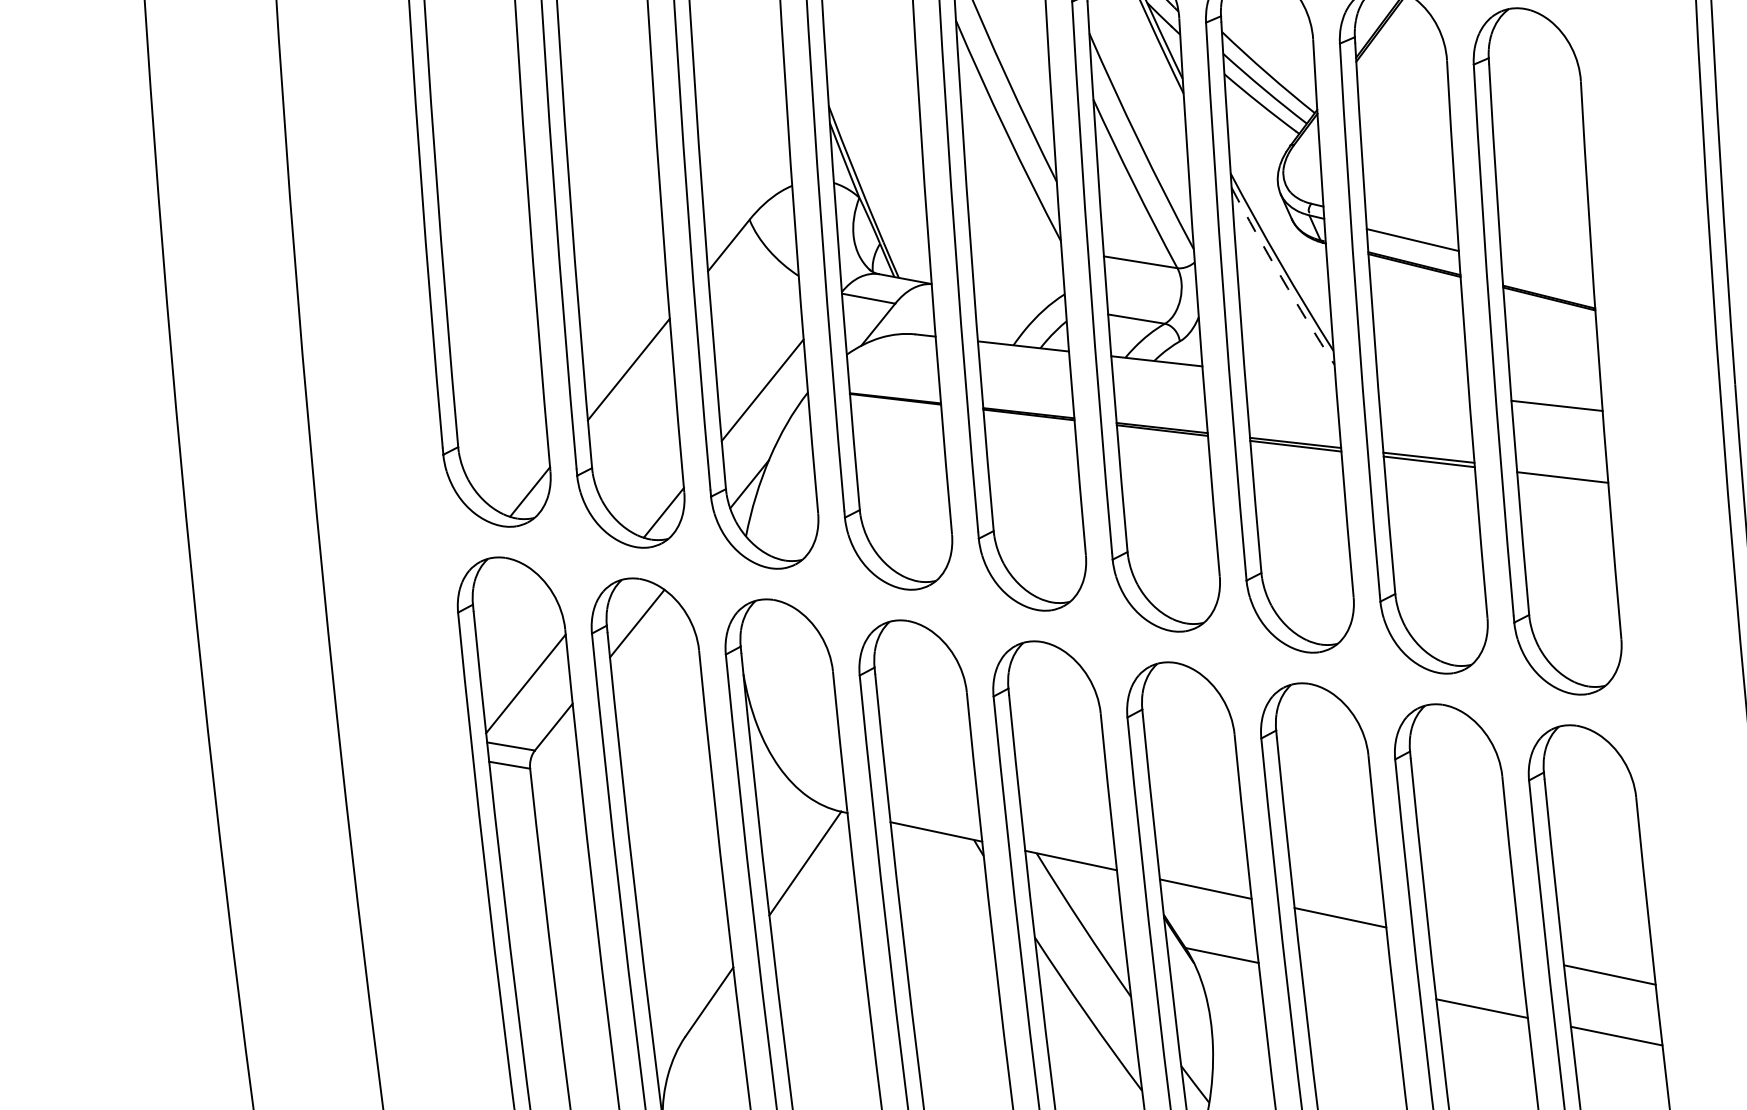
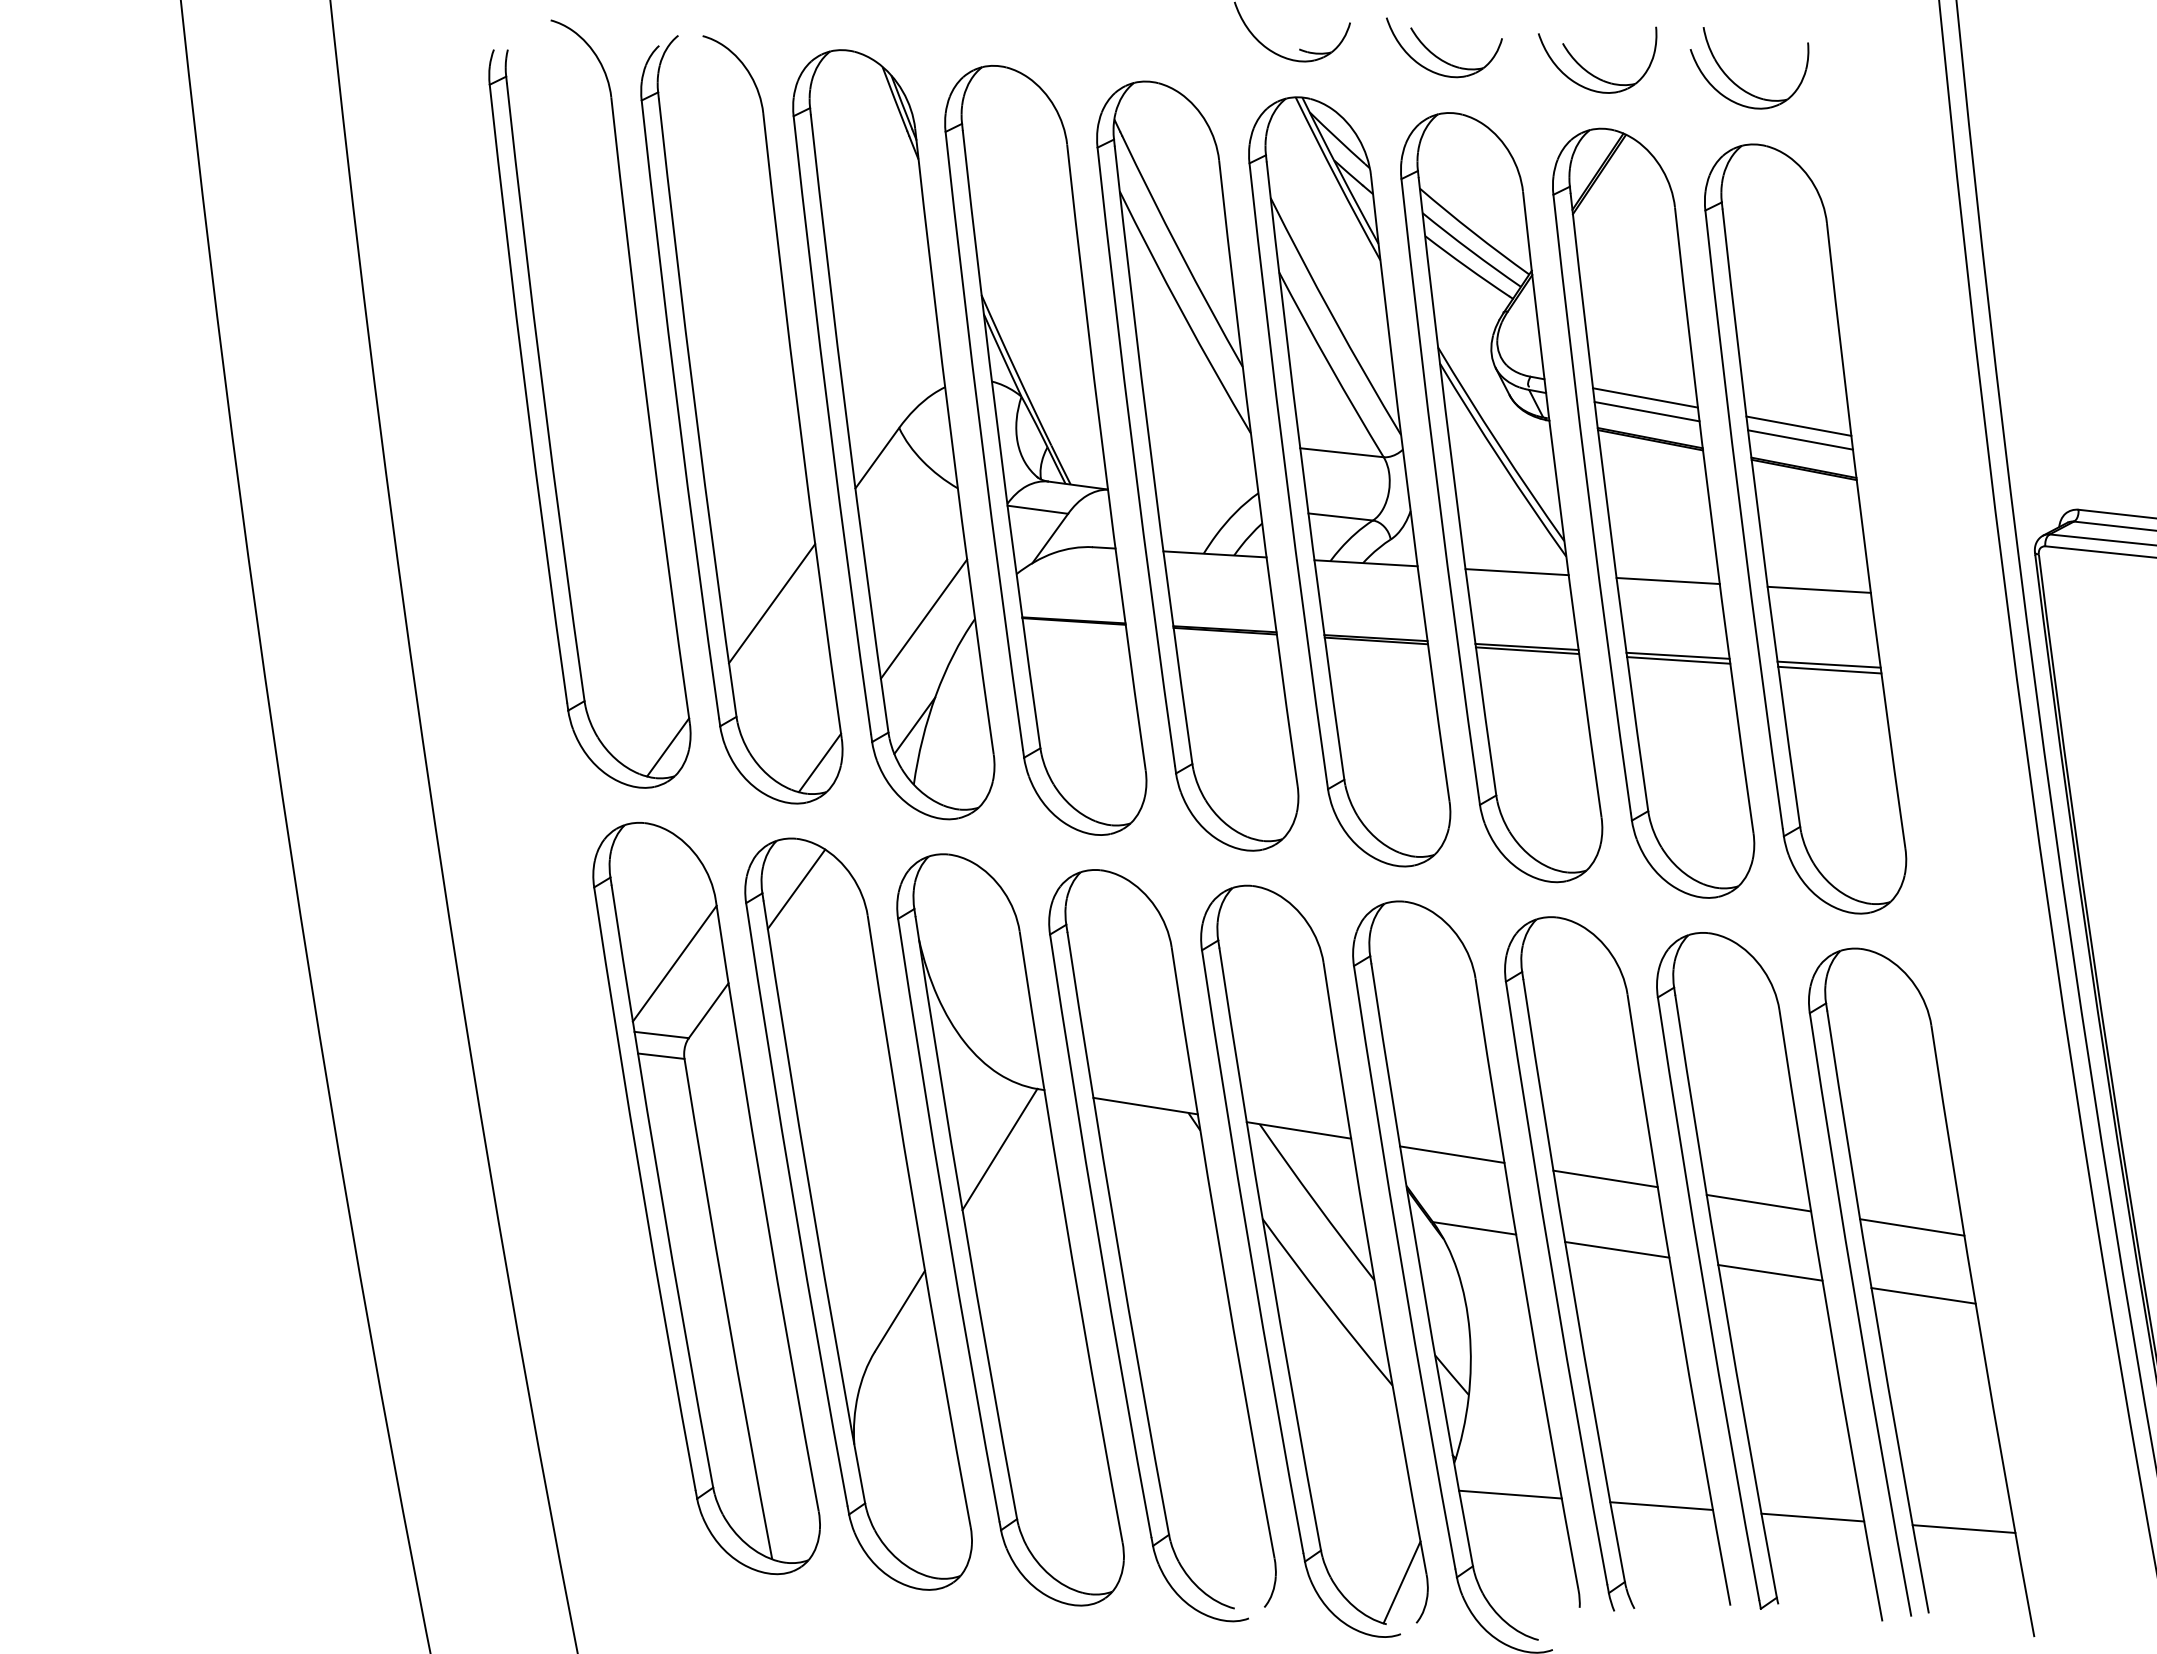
line: (1411, 227) -> (1644, 397), added
line: (1546, 259) -> (1798, 425), added
line: (1547, 271) -> (1800, 439), added
arc: (1281, 277) -> (1501, 461), dashed -> solid
line: (1289, 376) -> (1516, 572), added
line: (1423, 390) -> (1667, 580), added
line: (1561, 472) -> (1828, 664), added
line: (1474, 945) -> (1758, 1202), added
line: (1347, 980) -> (1617, 1249), added

